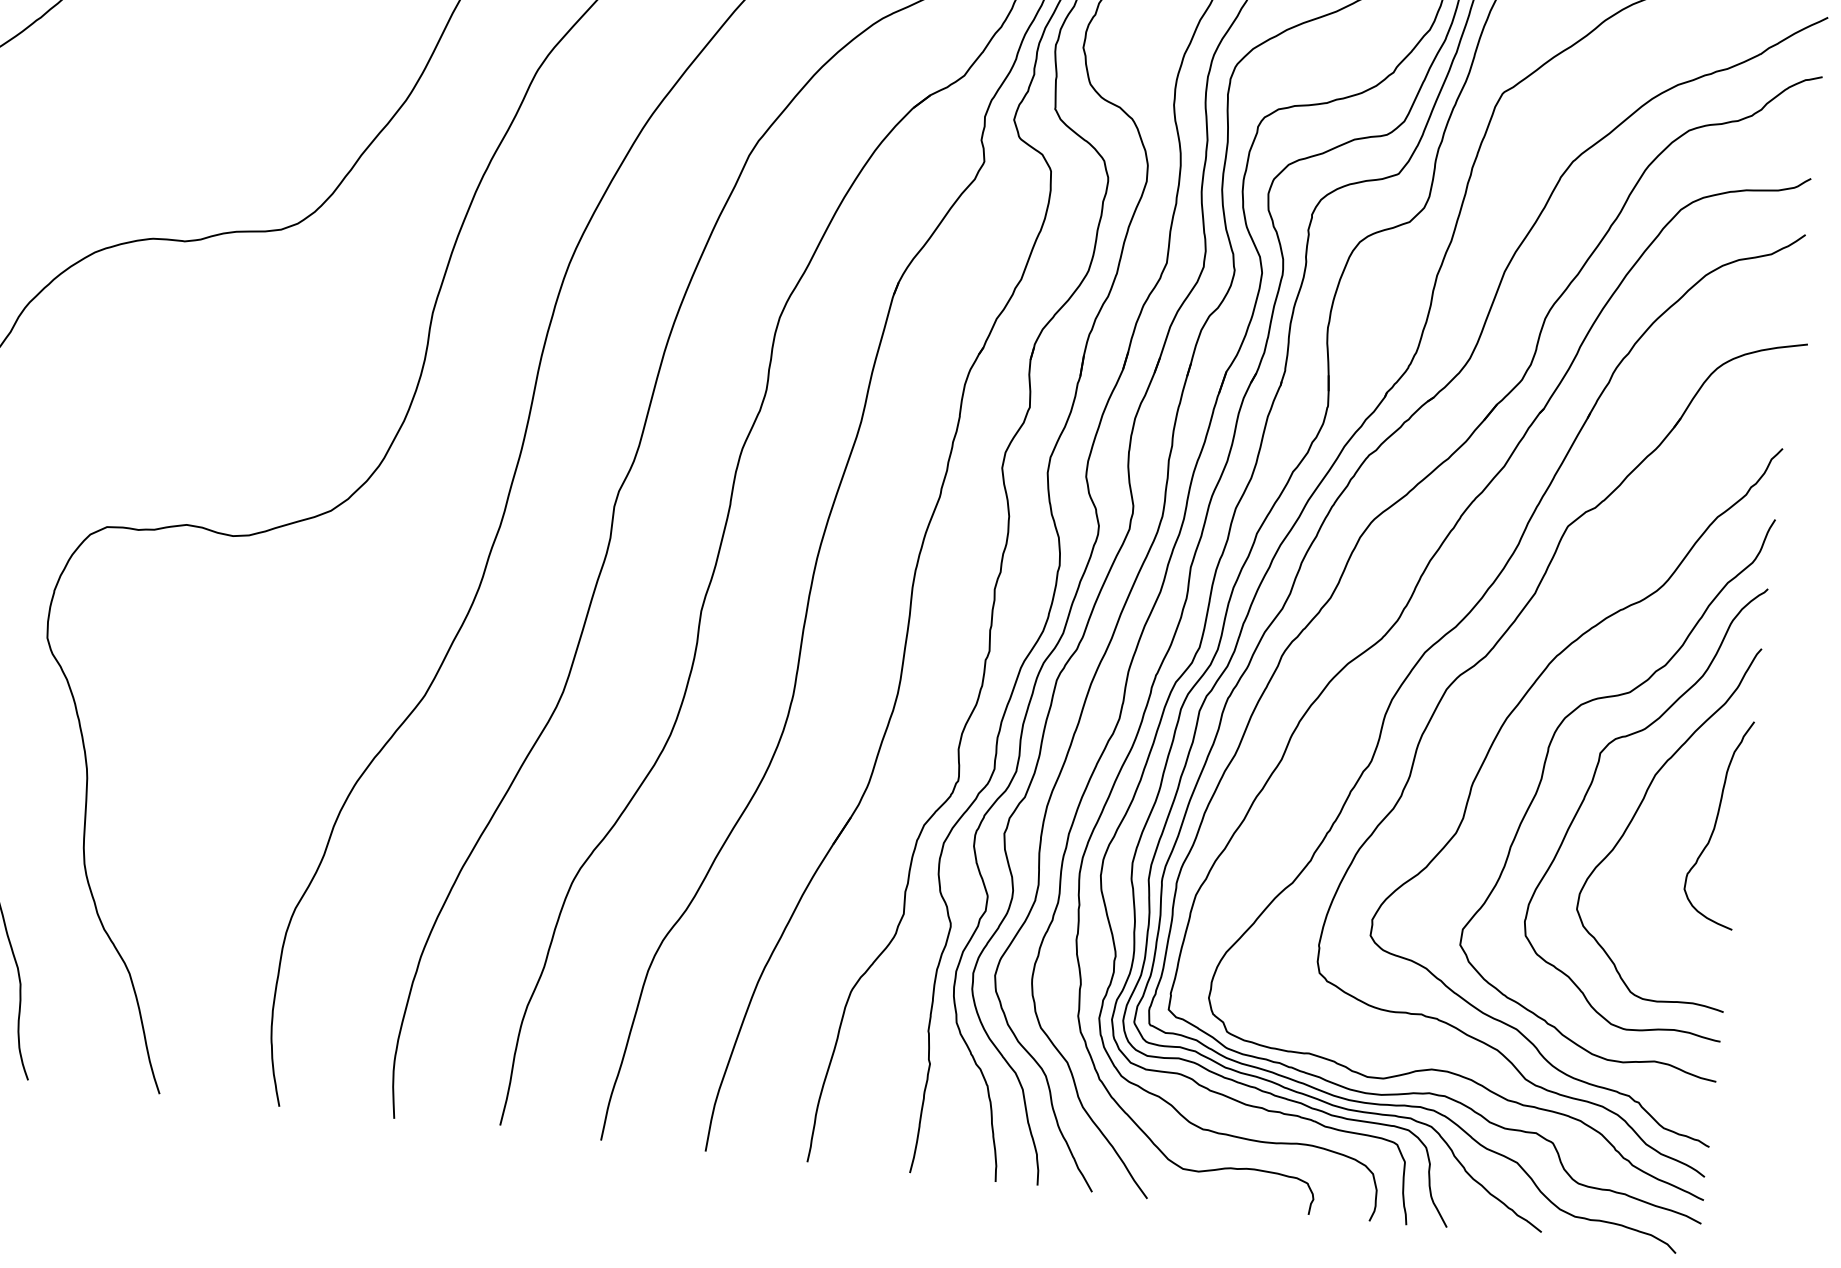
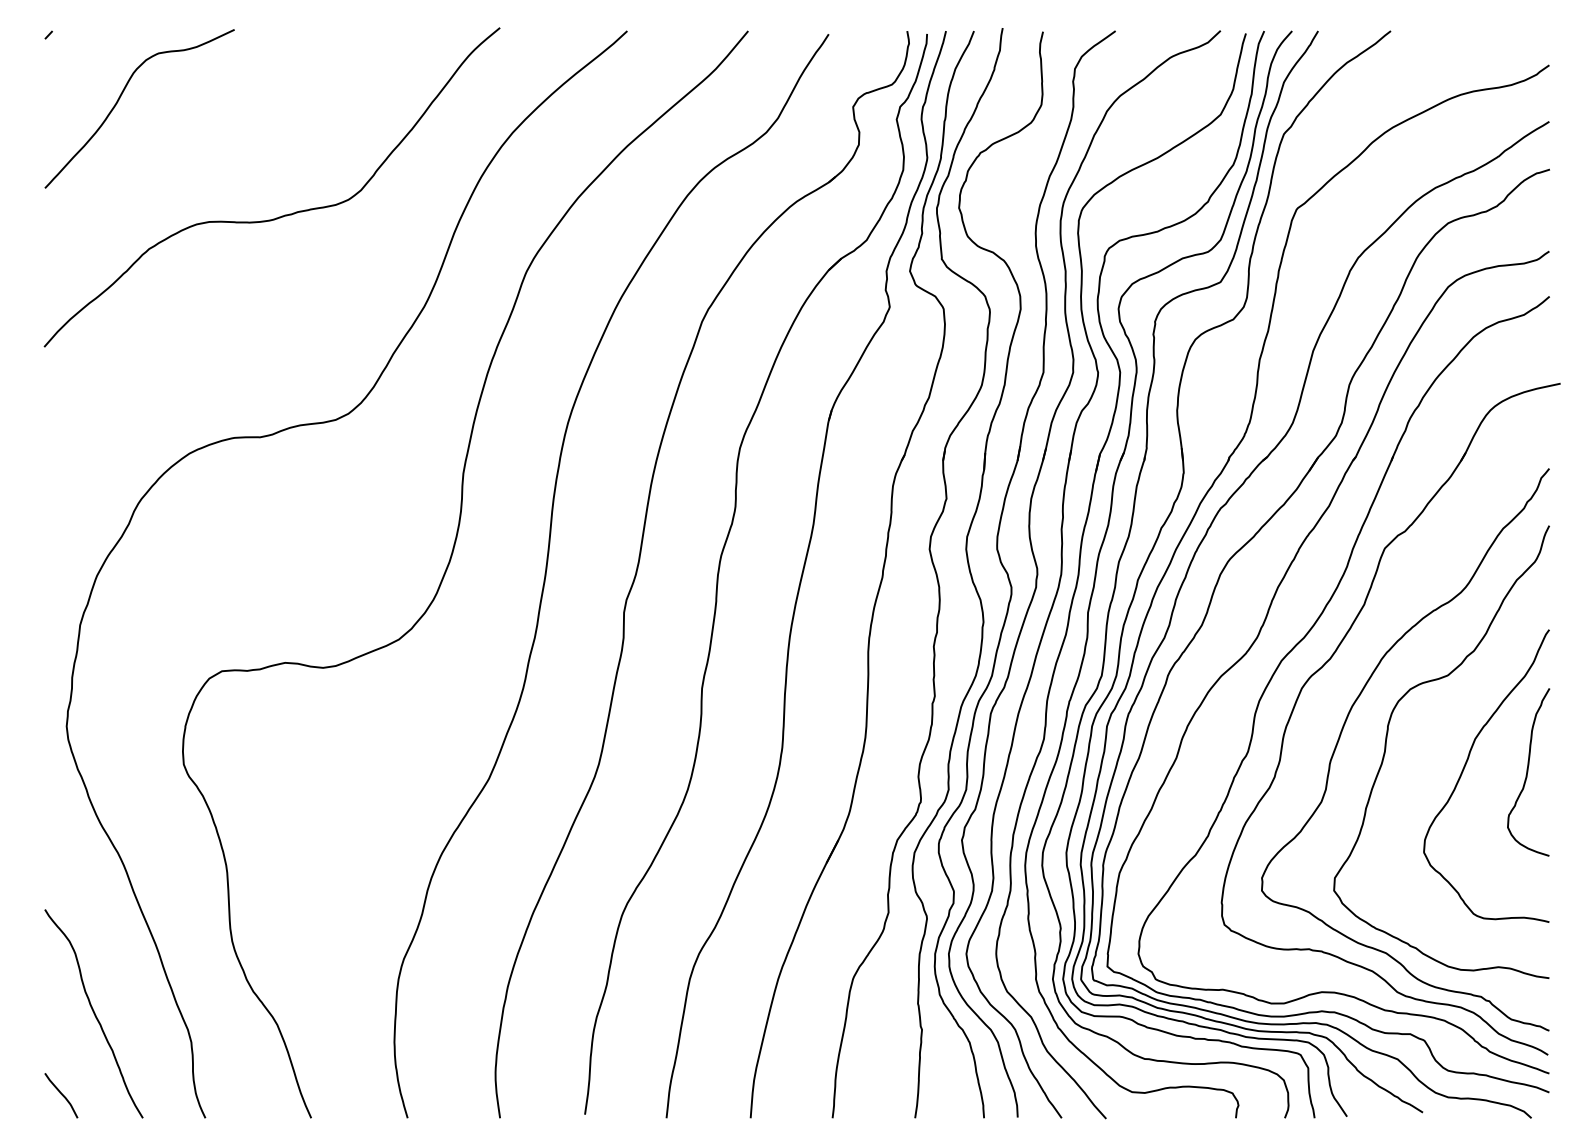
curve: (1593, 782) -> (1426, 750), removed

